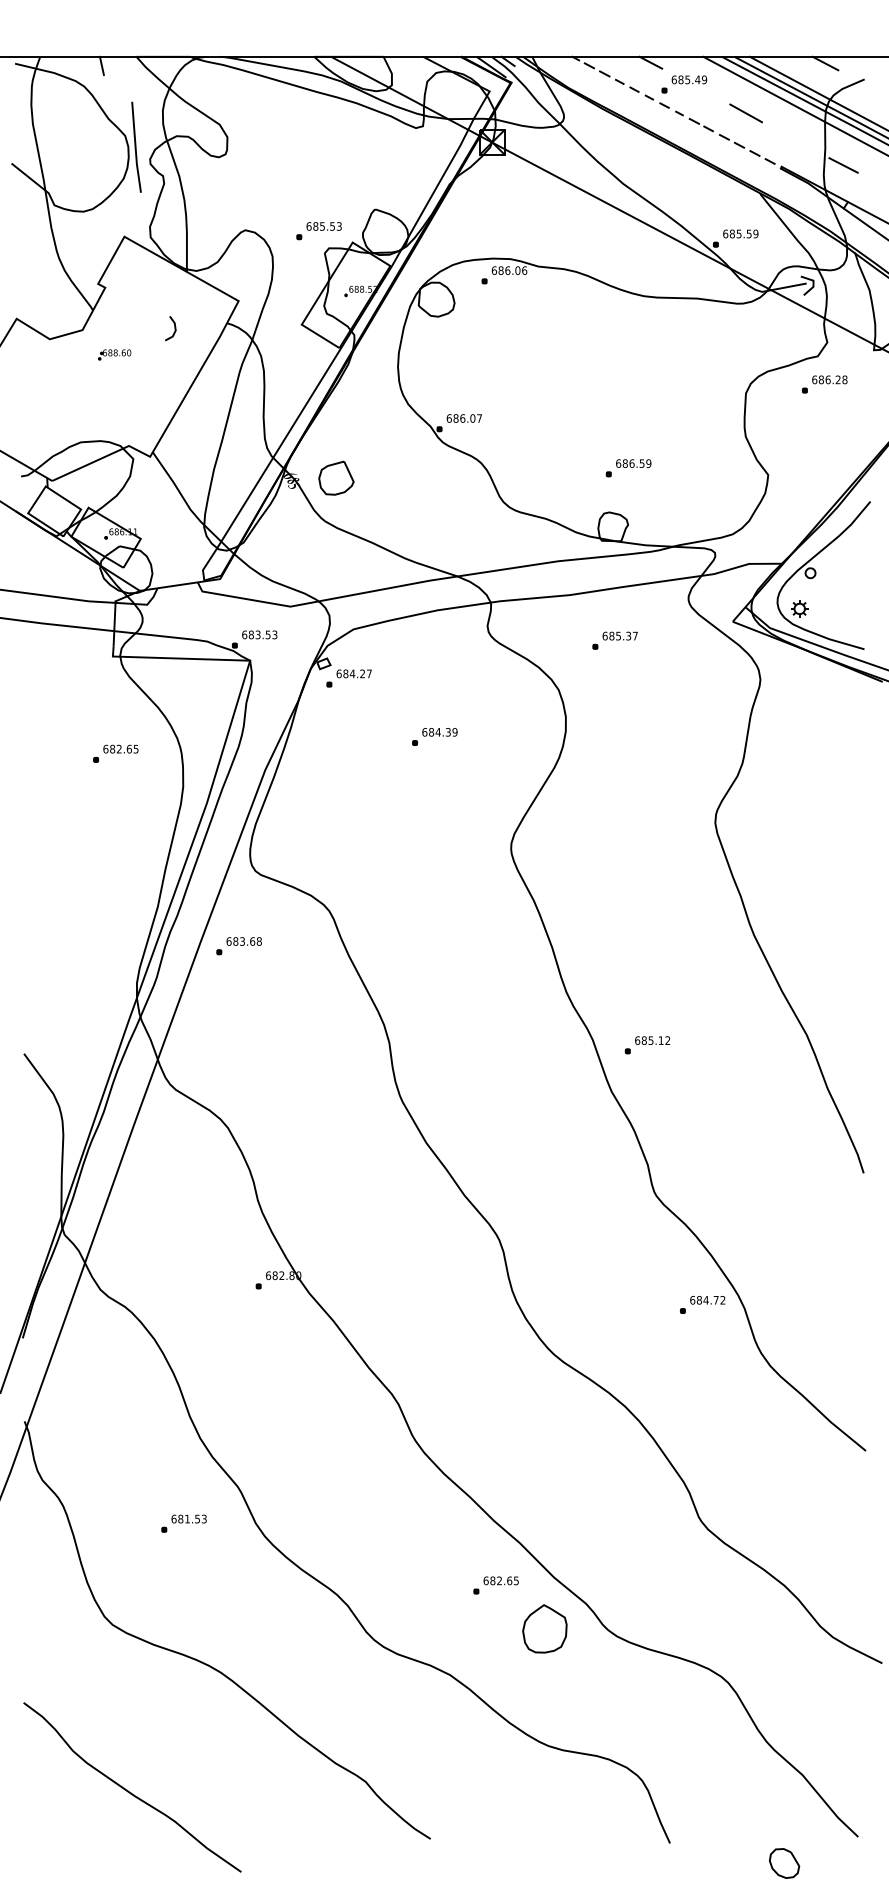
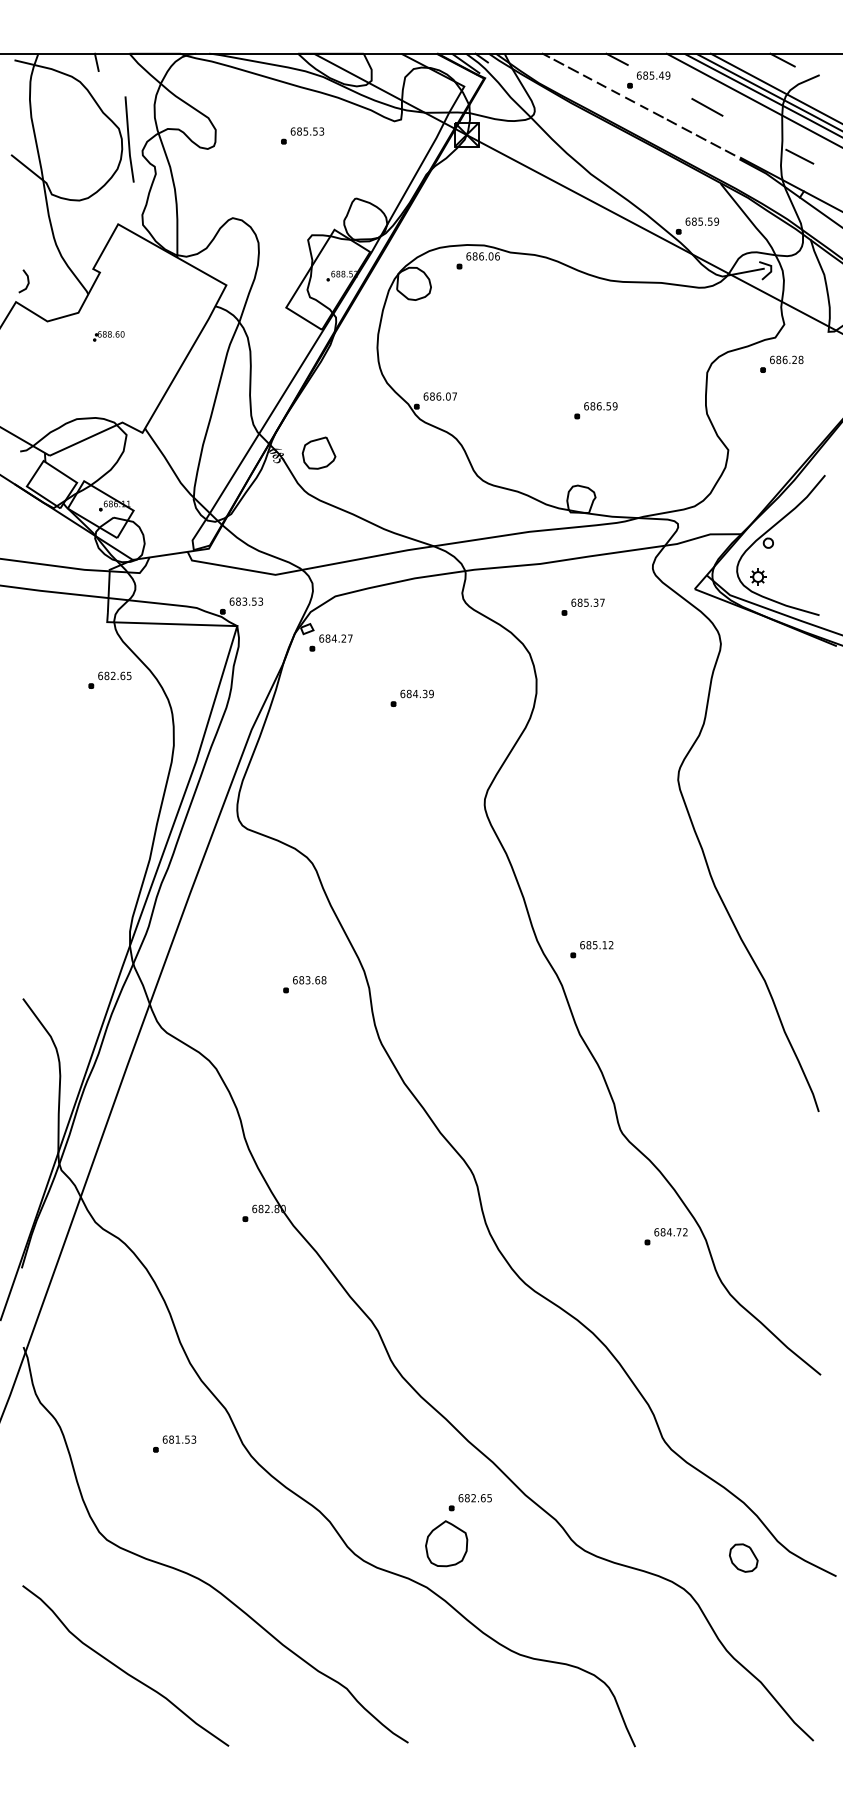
part: (318, 230) -> (302, 135), moved
line: (174, 328) -> (27, 281), moved
part: (628, 468) -> (595, 410), moved
part: (115, 752) -> (109, 679), moved
part: (238, 946) -> (304, 984), moved
part: (647, 1045) -> (591, 949), moved
part: (544, 1628) -> (446, 1543), moved
curve: (127, 1790) -> (121, 1668), moved
part: (784, 1862) -> (743, 1557), moved

